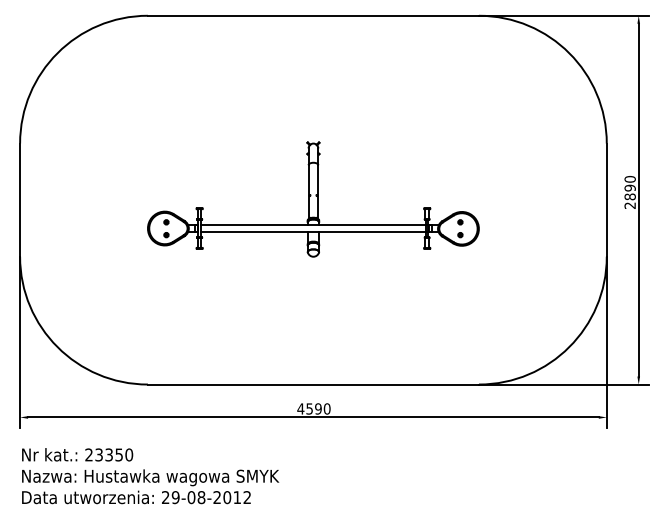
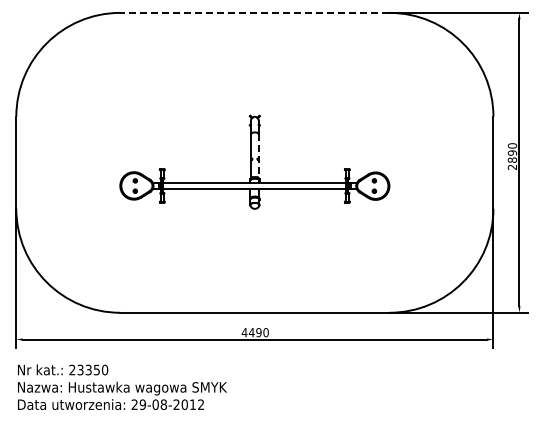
line: (312, 15) -> (254, 12), solid -> dashed
line: (317, 192) -> (258, 156), solid -> dashed
text: (309, 408) -> (251, 332), 4590 -> 4490

